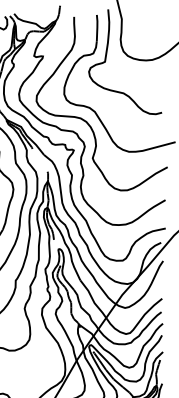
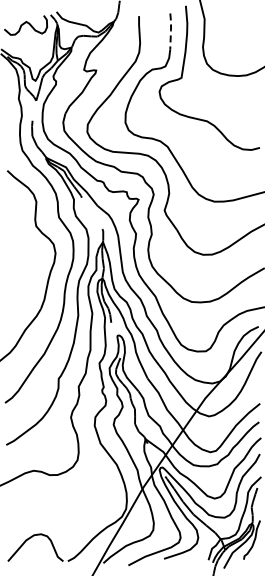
line: (97, 27) -> (170, 30), solid -> dashed

